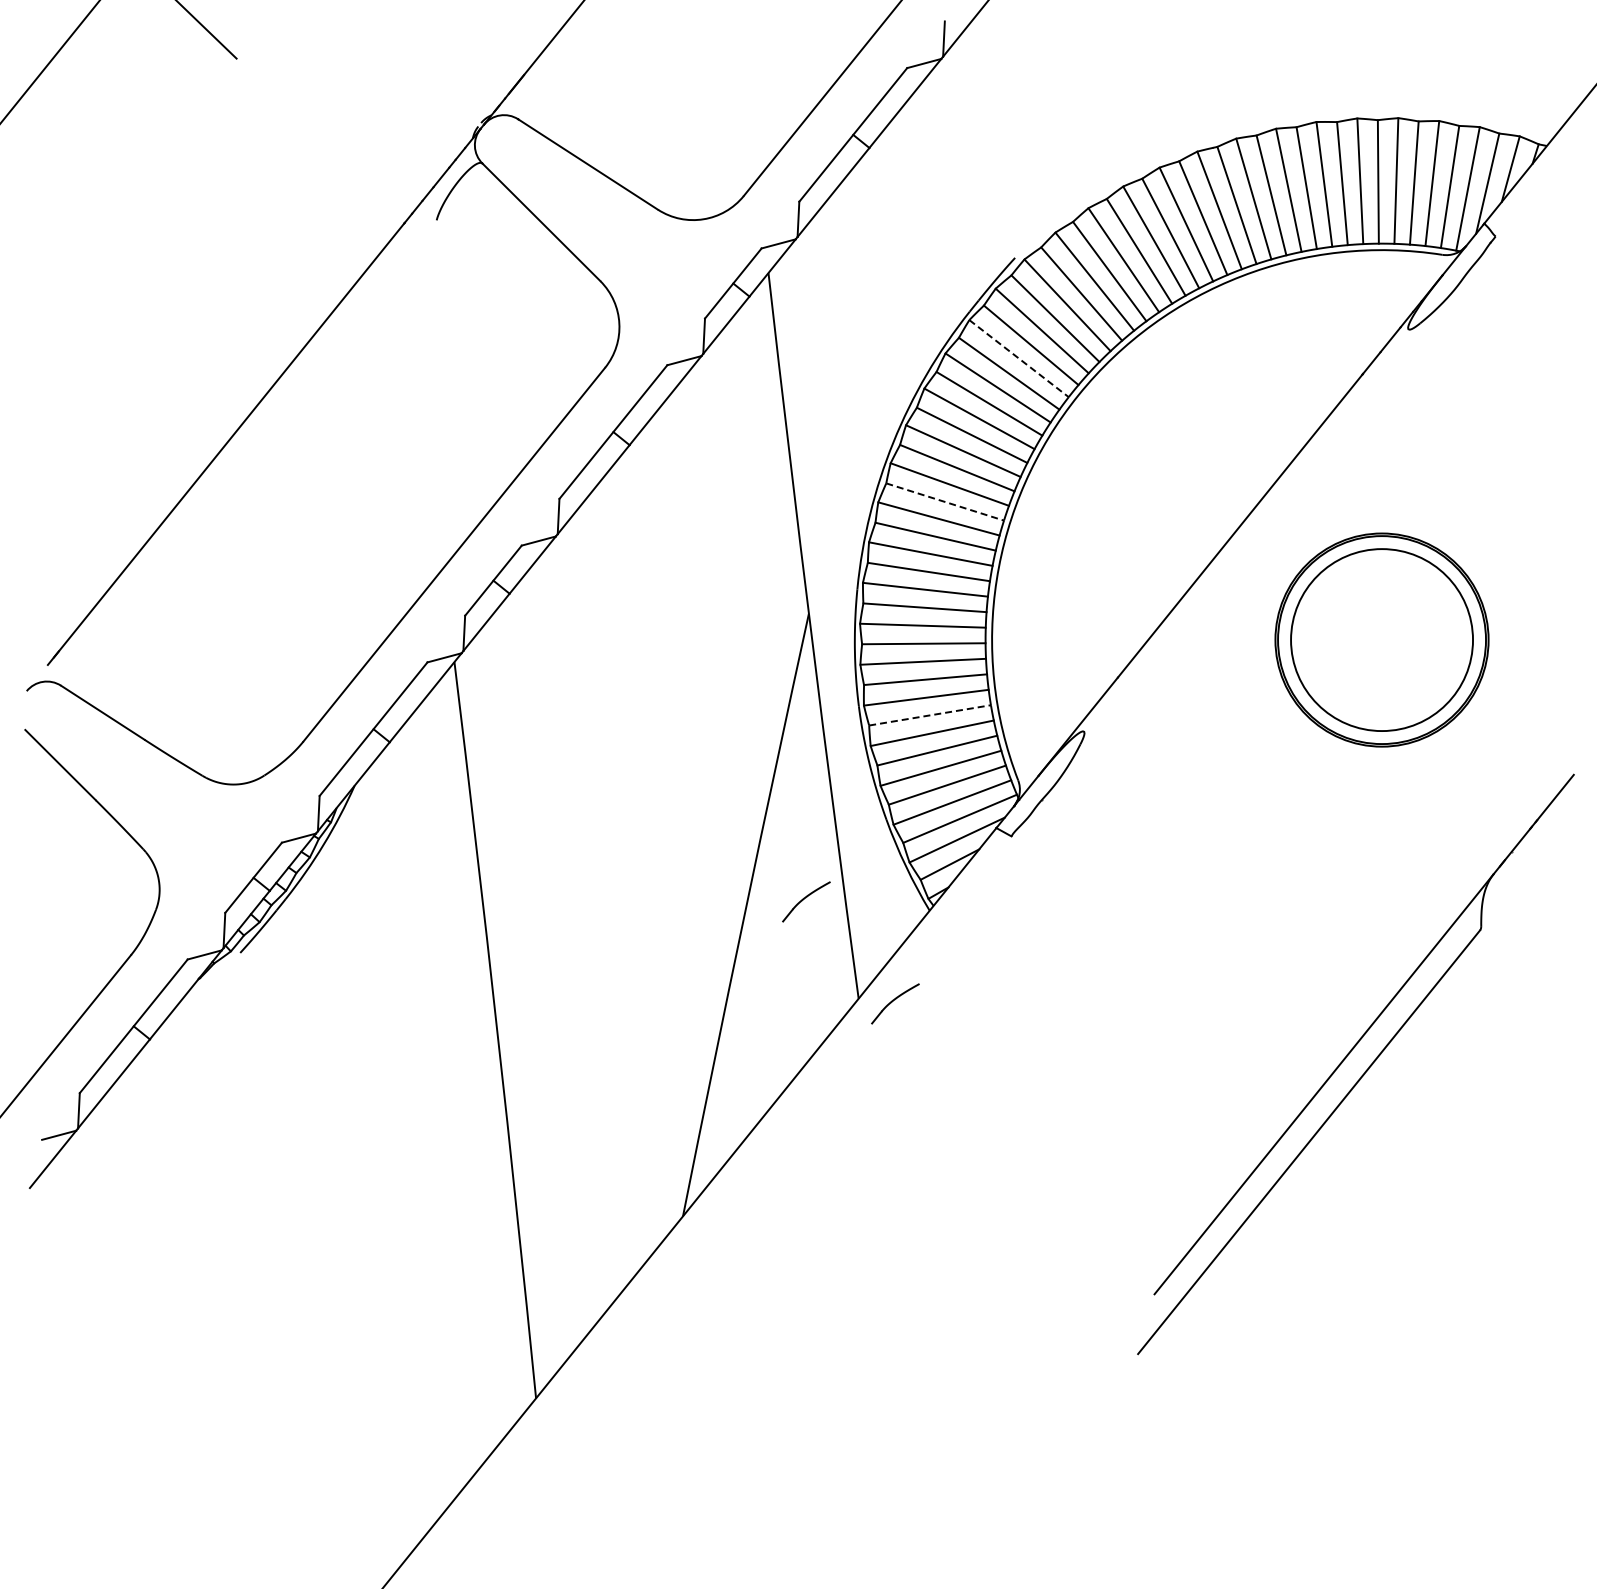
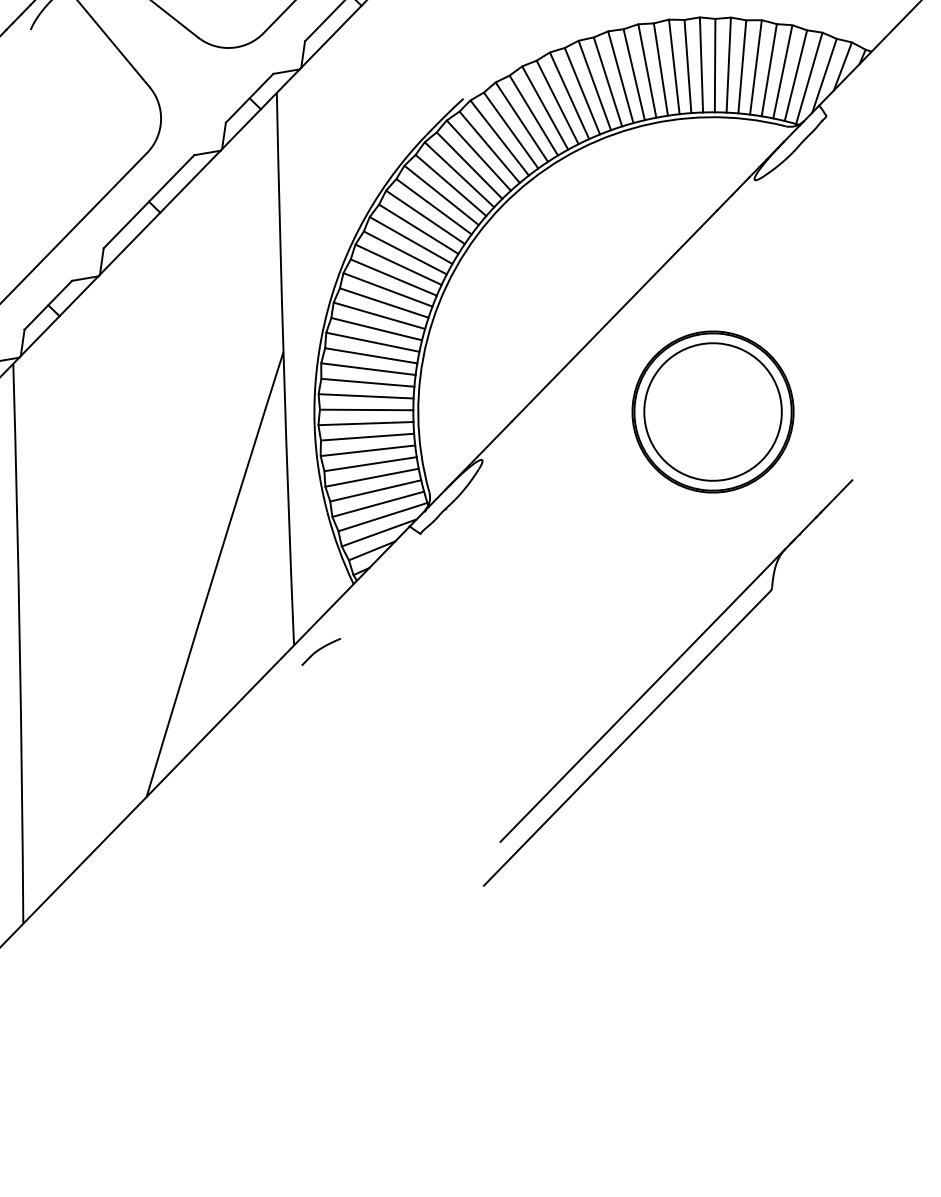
line: (1019, 358) -> (459, 174), dashed -> solid
line: (945, 502) -> (394, 277), dashed -> solid
line: (930, 715) -> (367, 437), dashed -> solid
part: (806, 901) -> (261, 568), removed
part: (1346, 1058) -> (661, 677), moved

